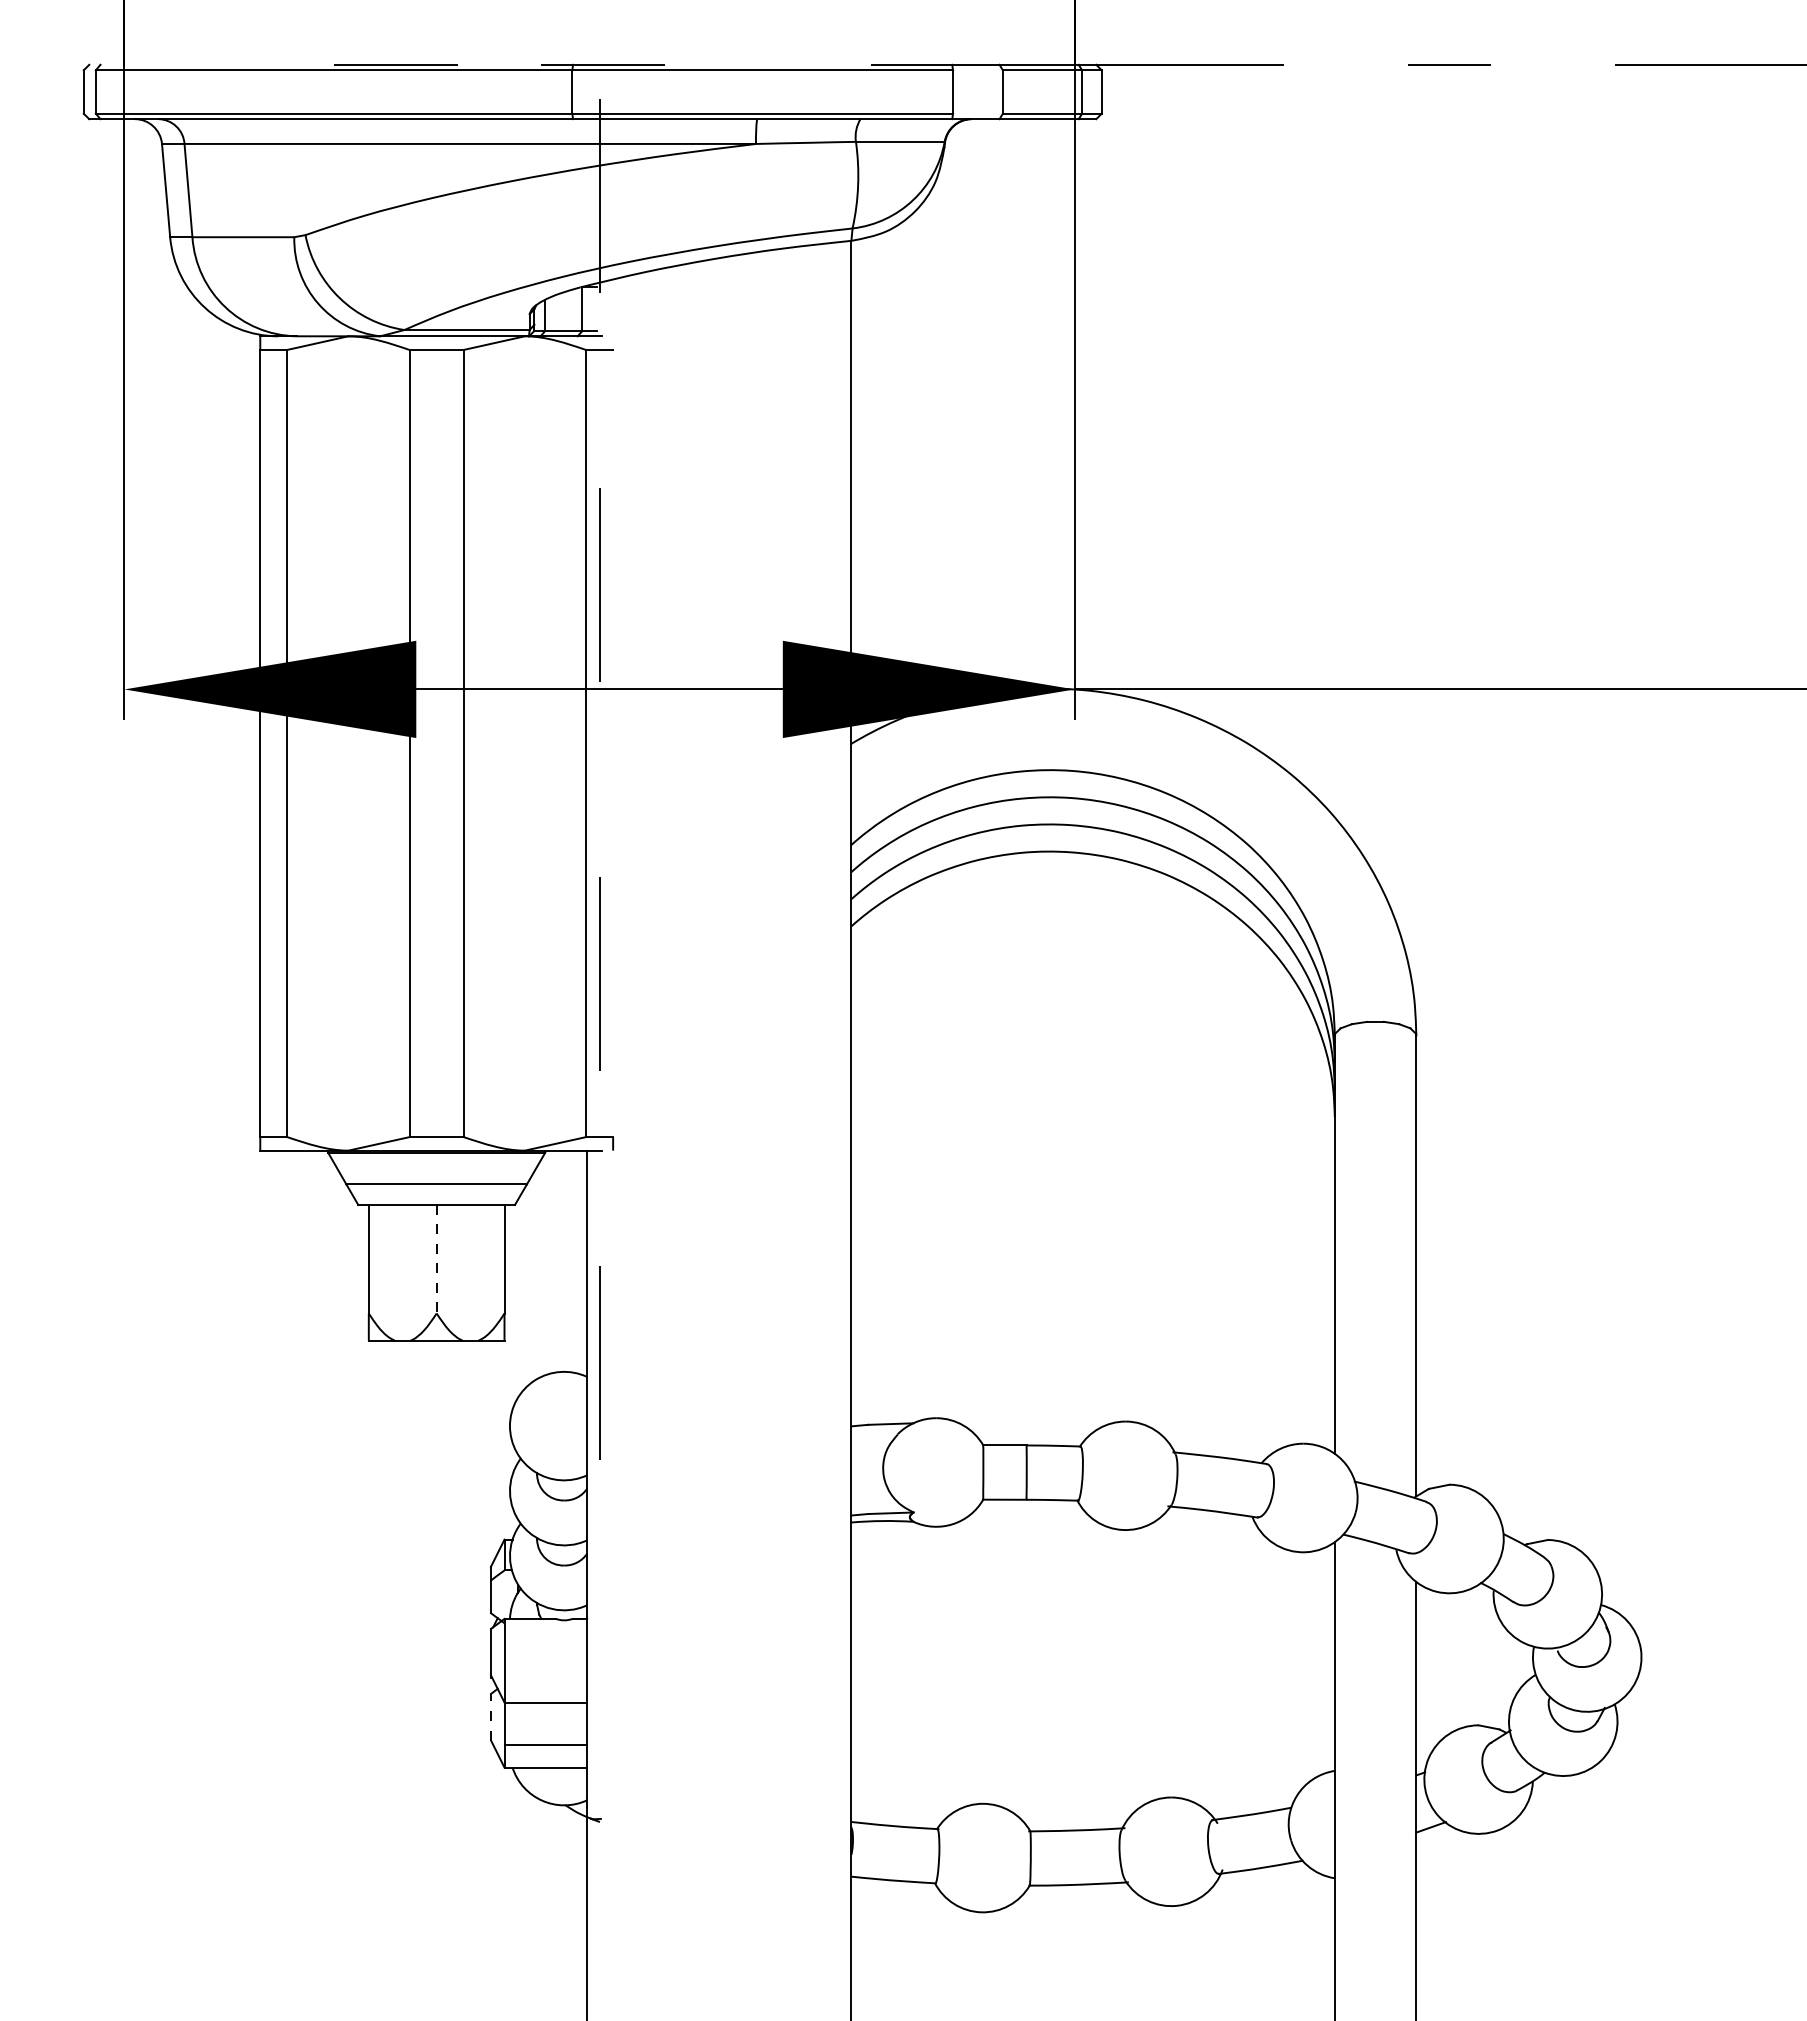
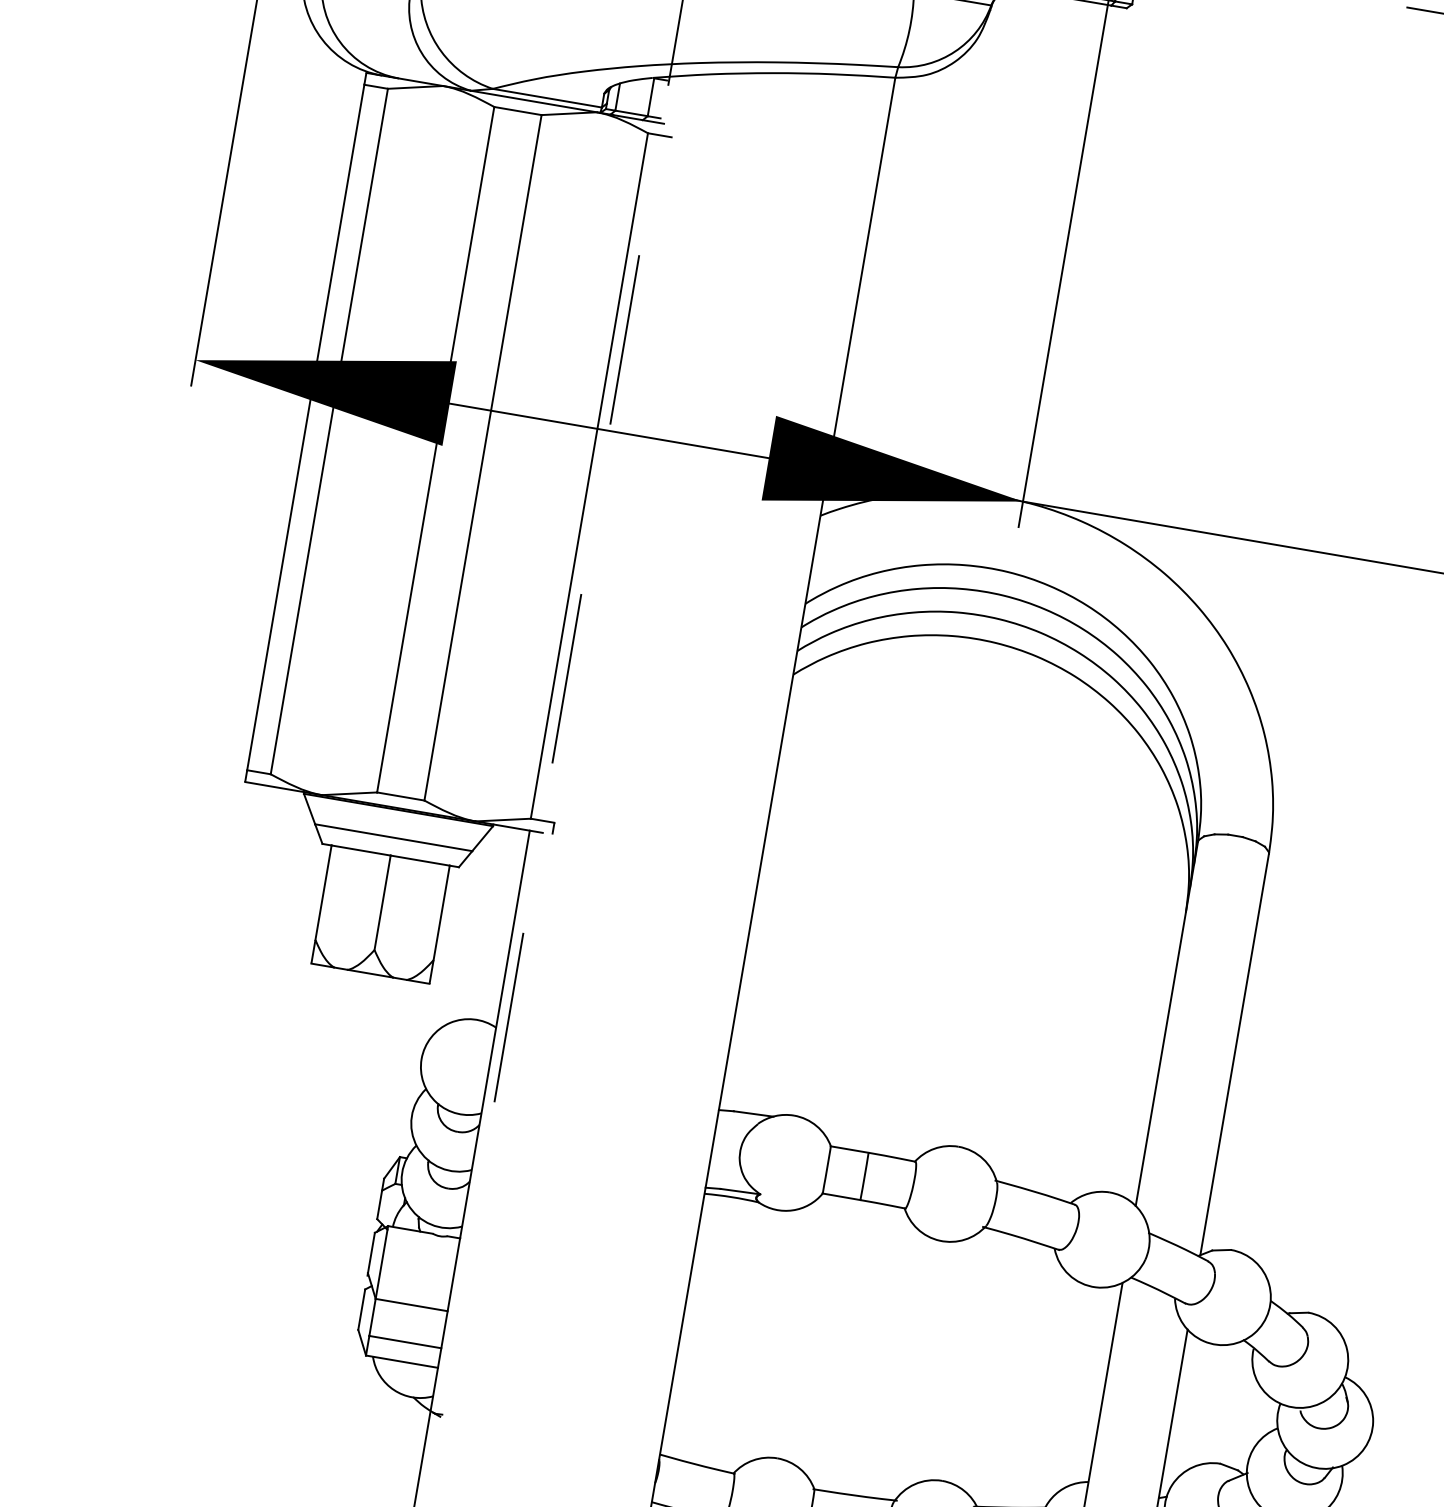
line: (436, 1259) -> (382, 903), dashed -> solid
line: (490, 1716) -> (361, 1309), dashed -> solid

